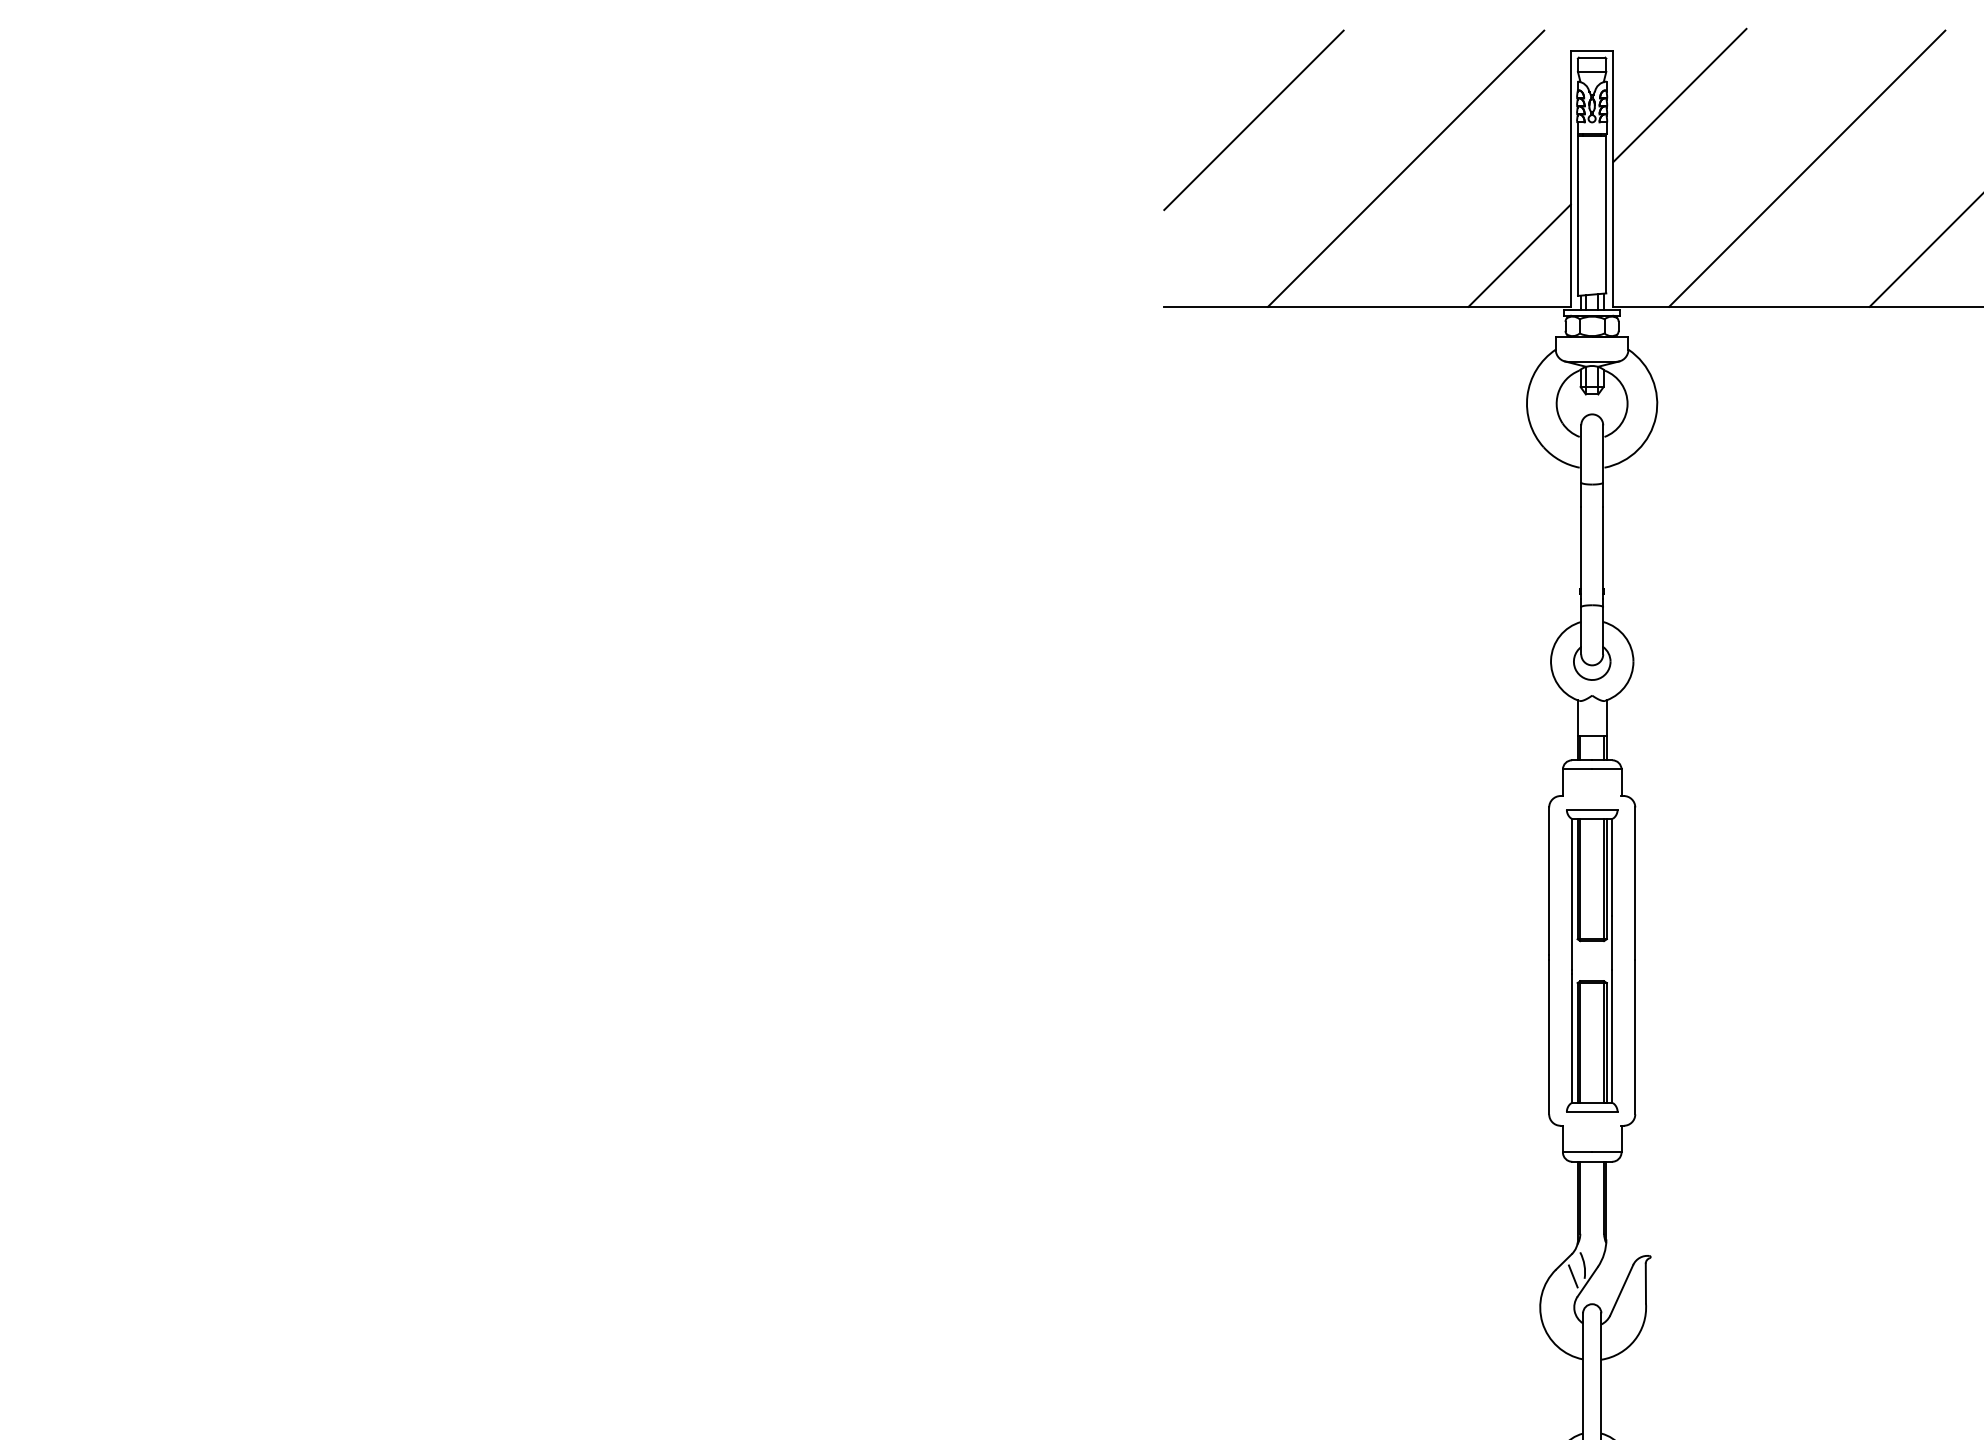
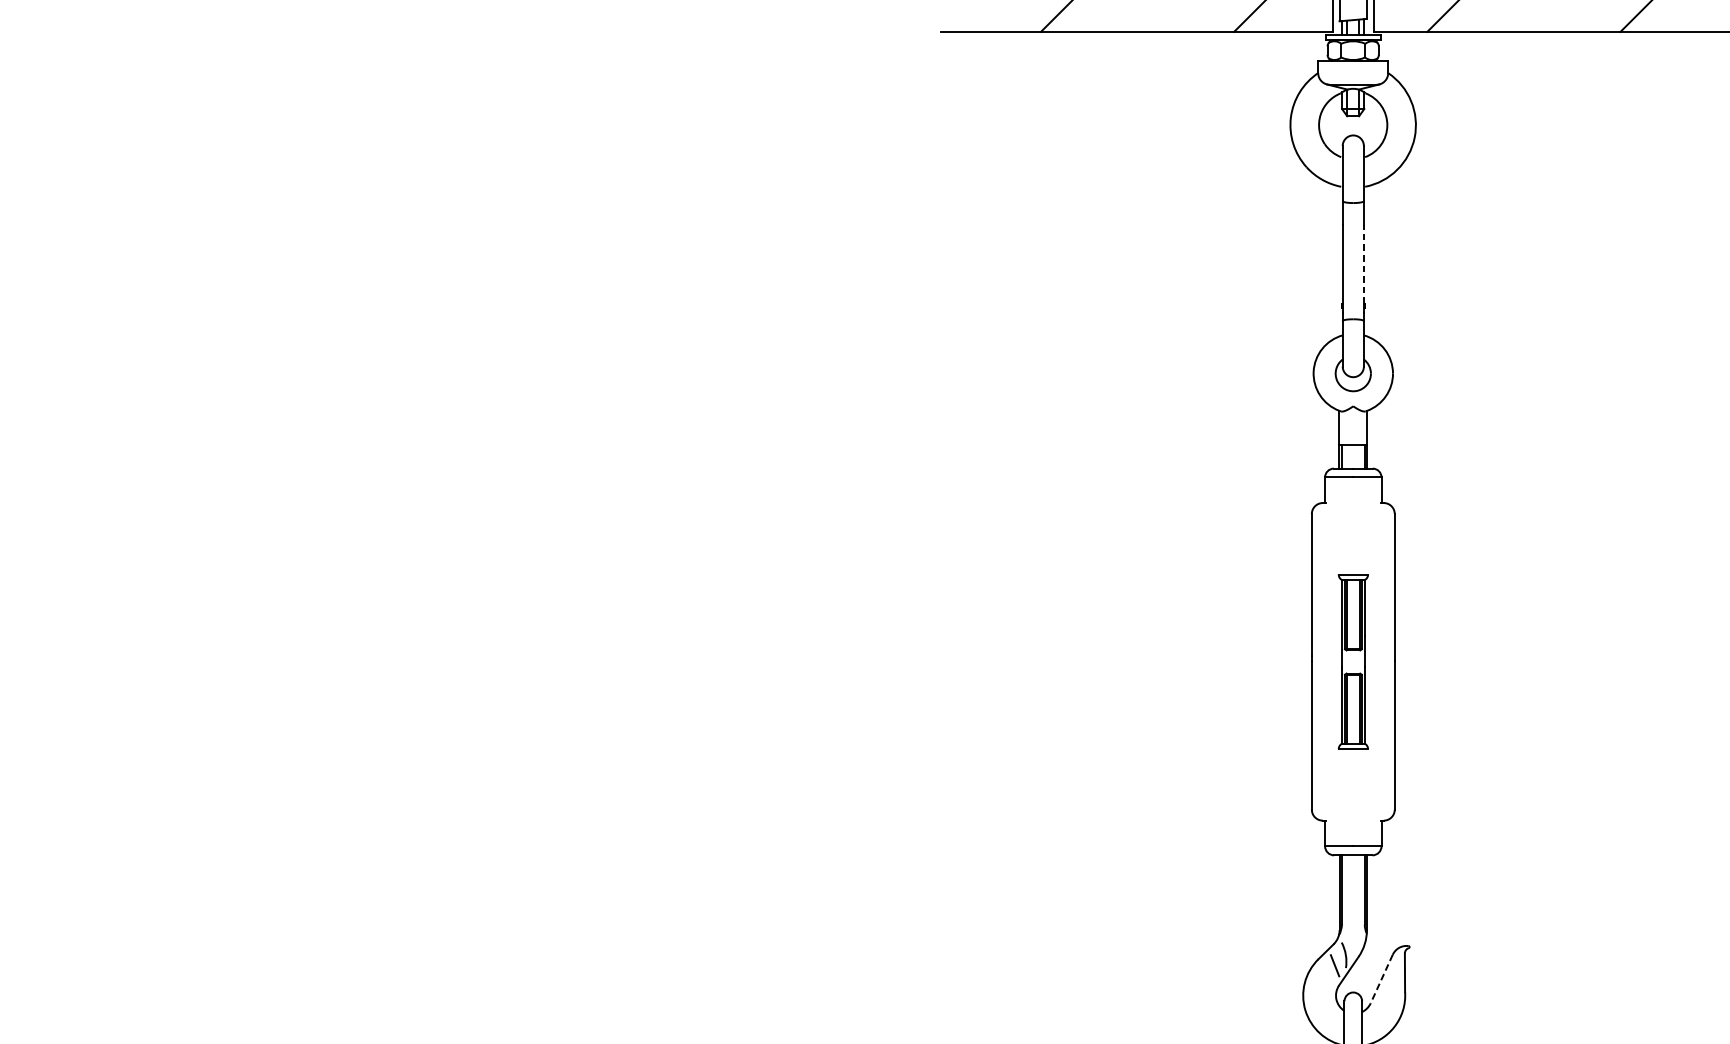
line: (1603, 547) -> (1364, 263), solid -> dashed
part: (1592, 960) -> (1353, 661), size x0.6
line: (1621, 1290) -> (1381, 979), solid -> dashed

